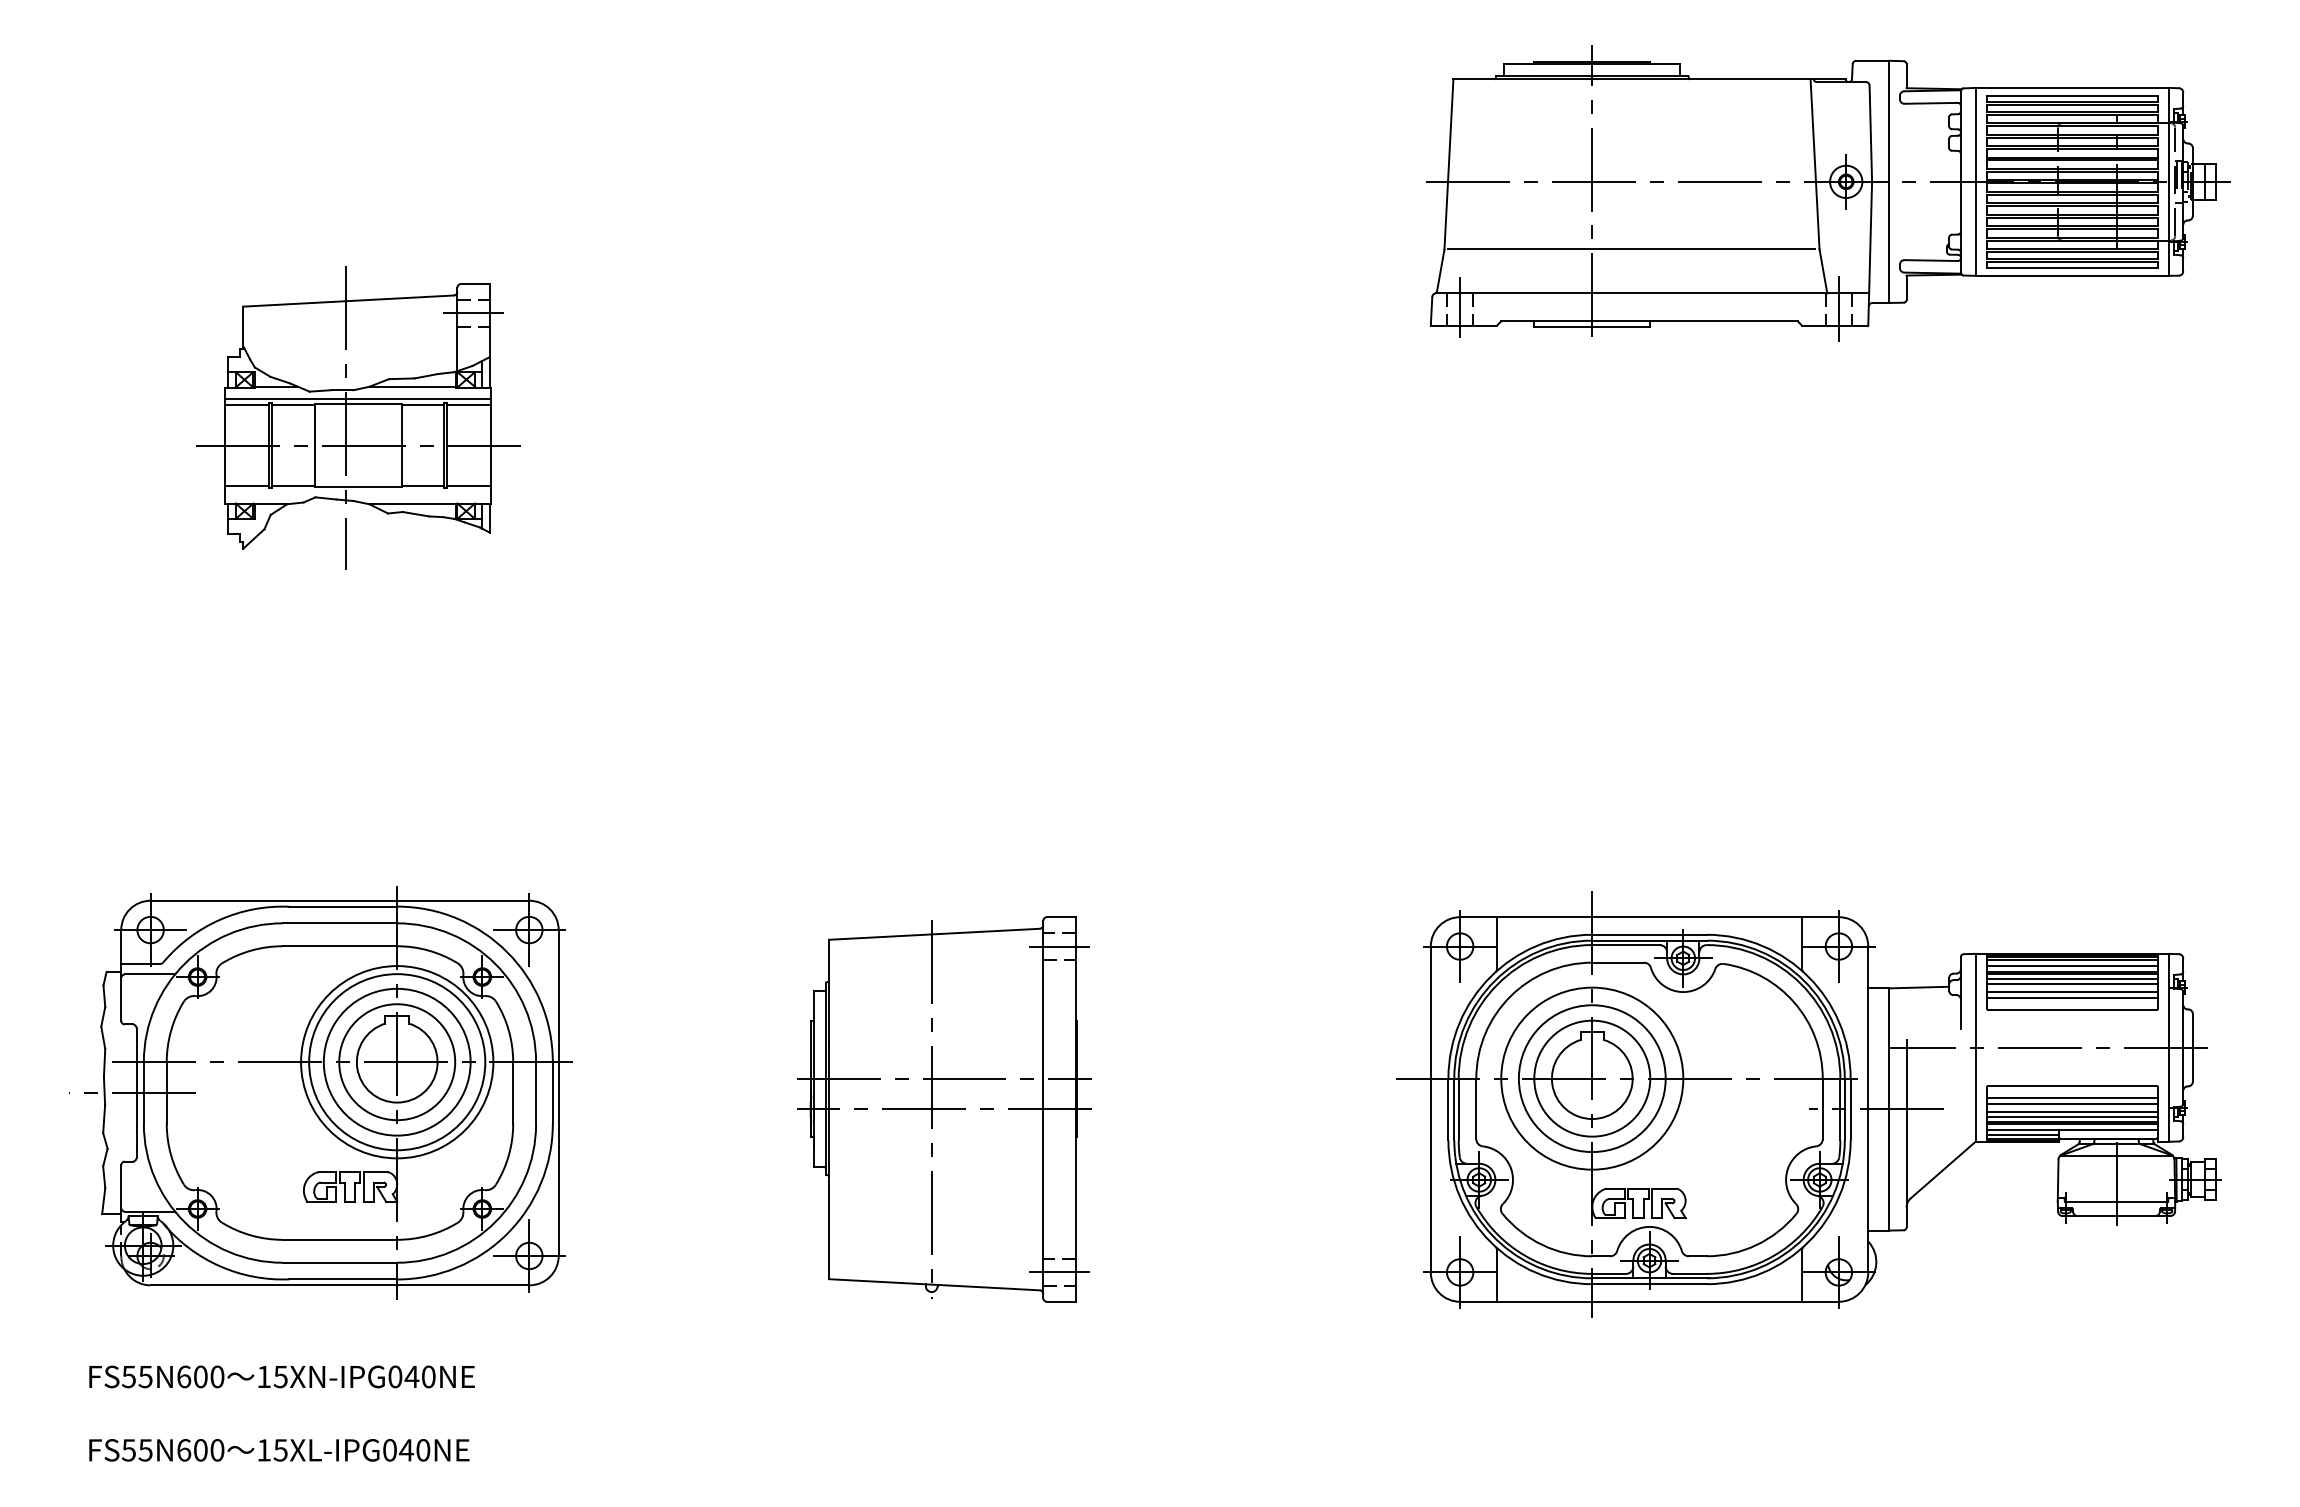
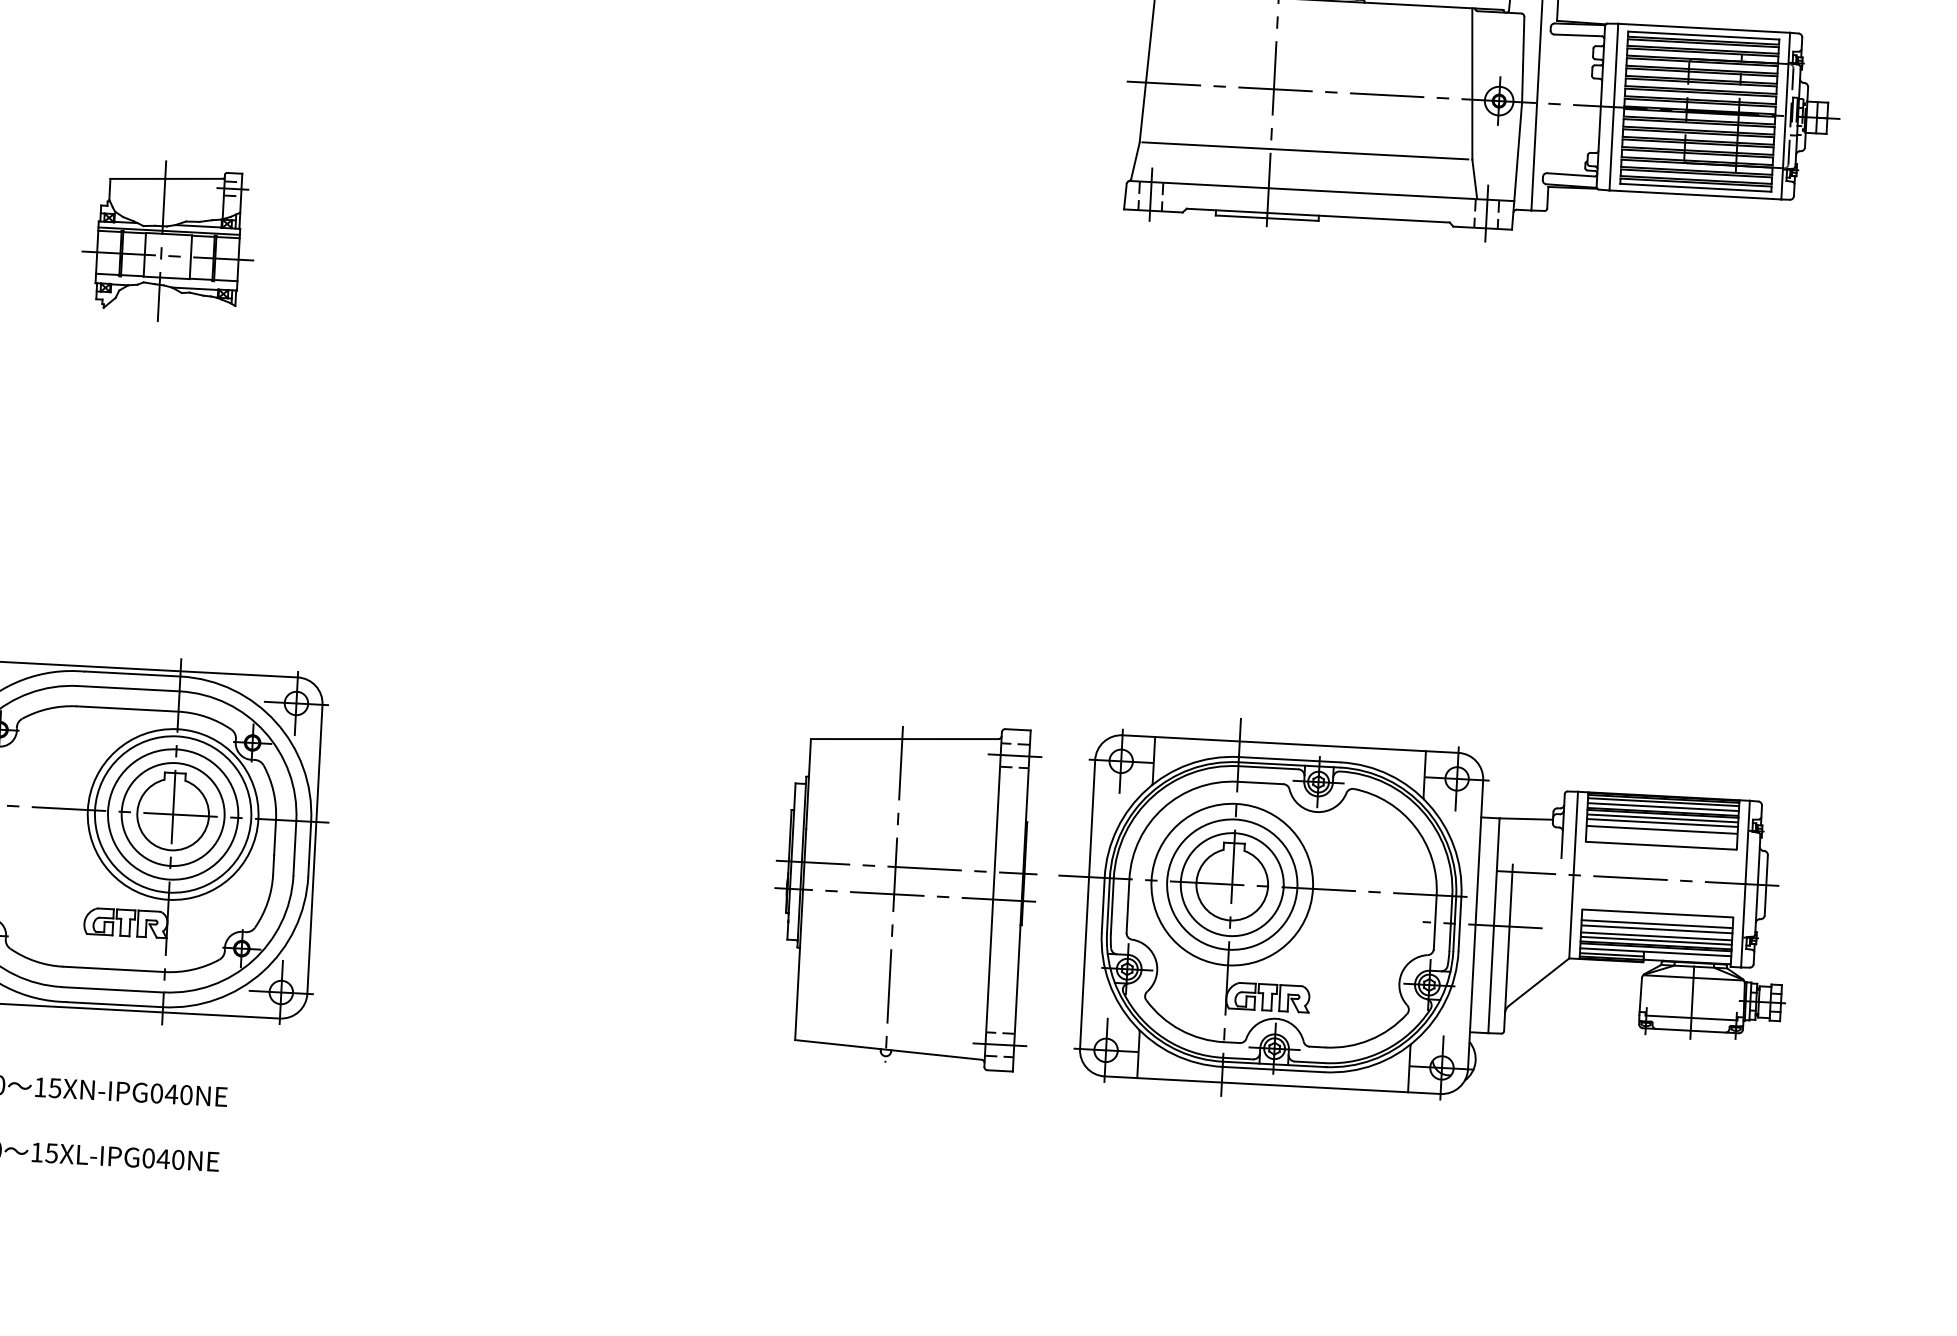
part: (358, 417) -> (168, 240), size x0.6
line: (2072, 997) -> (1661, 834), removed
part: (944, 1109) -> (905, 894), moved

